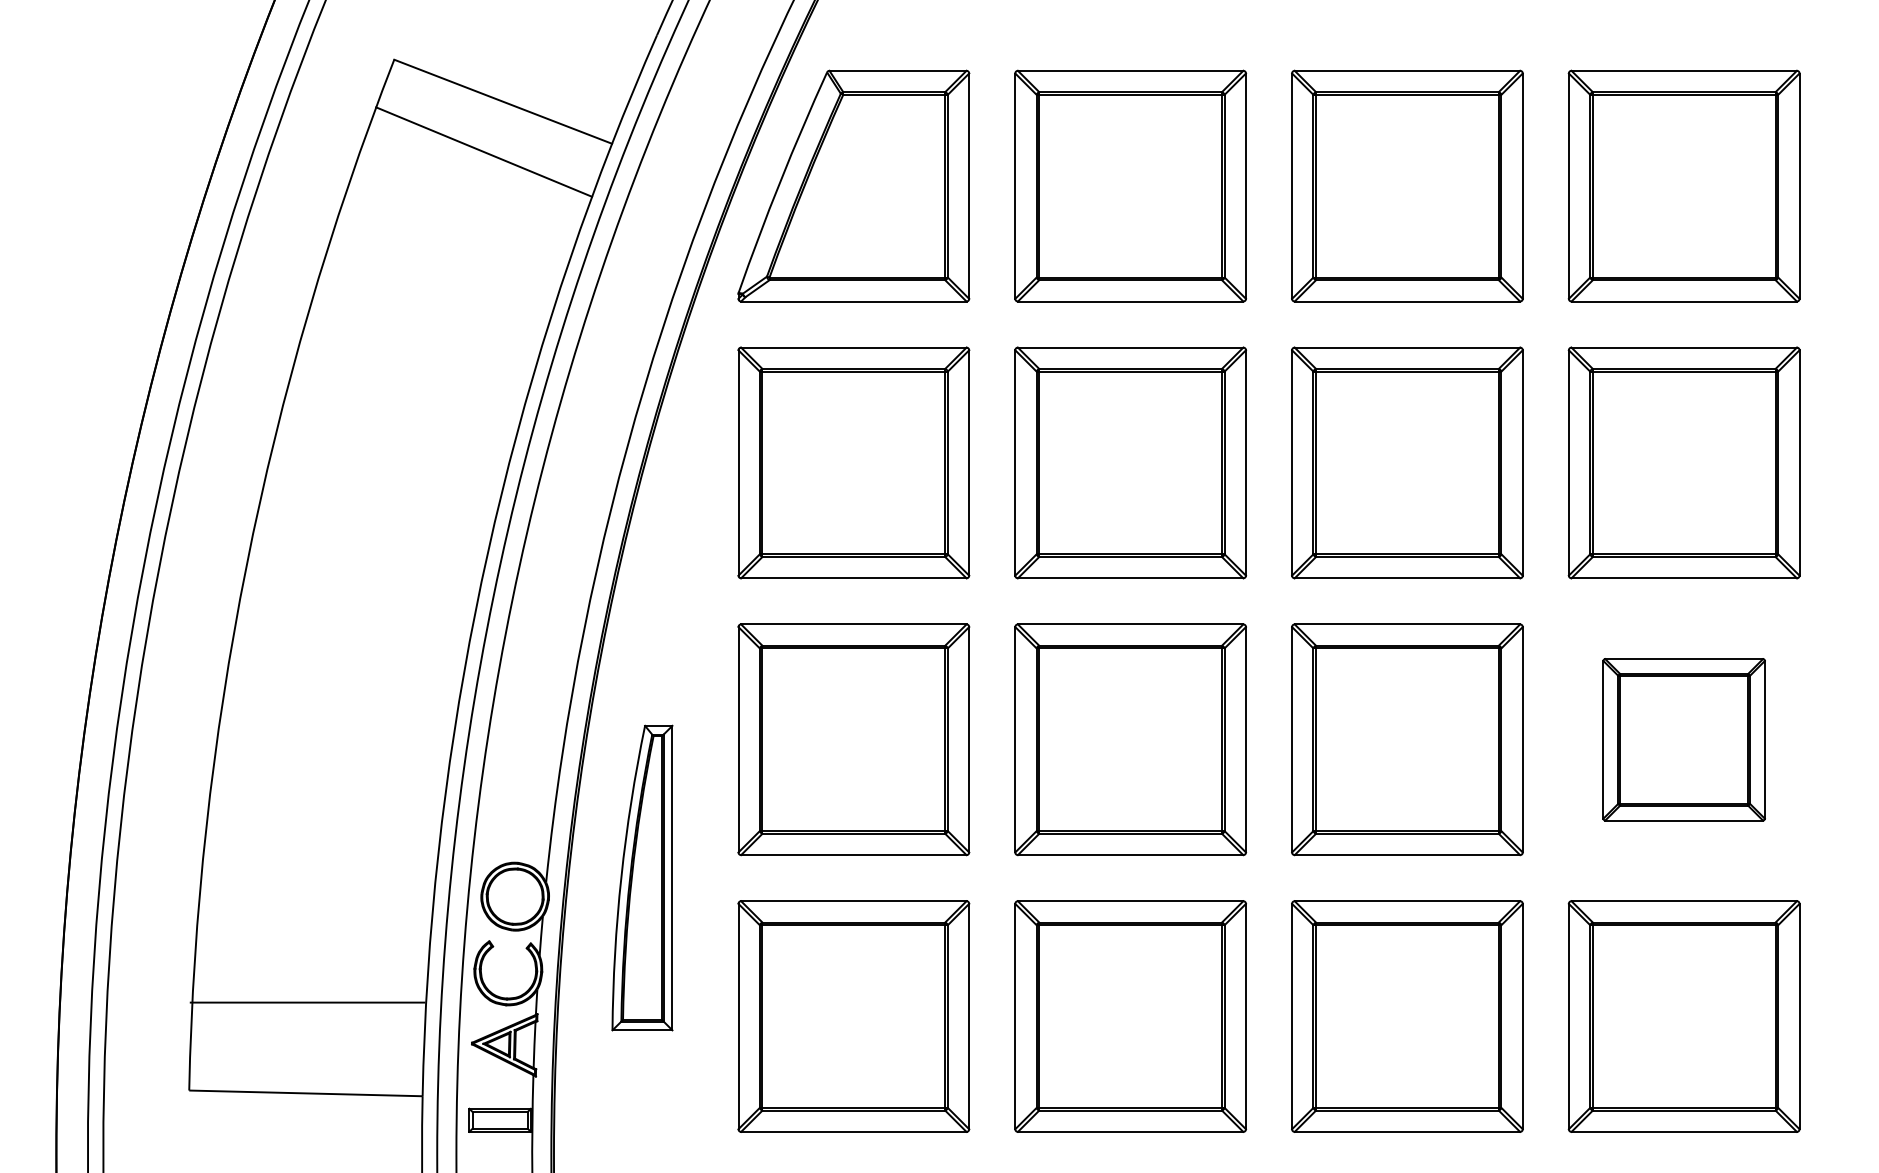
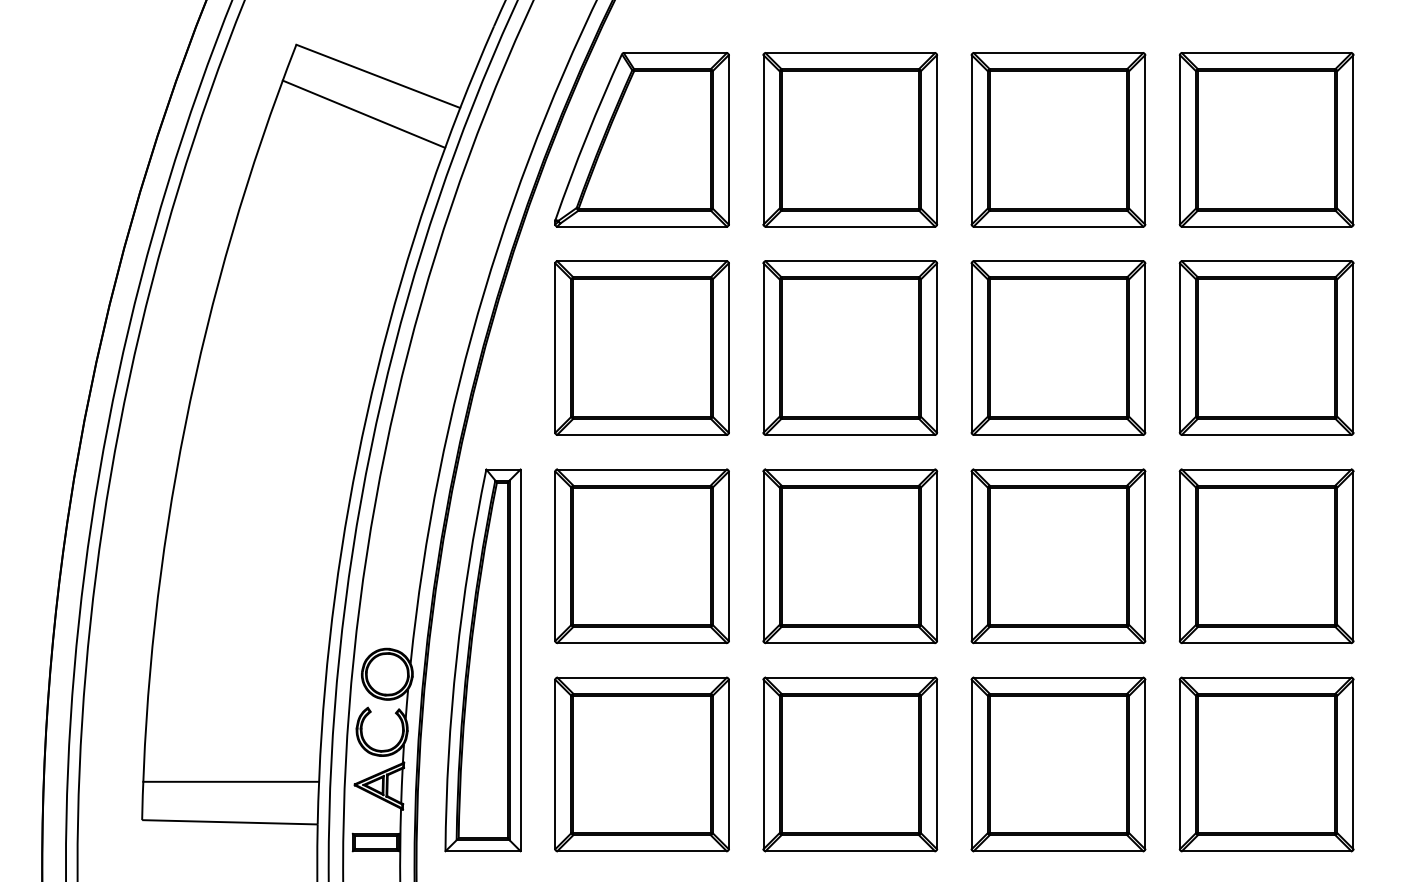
part: (1683, 739) -> (1266, 556), size x1.43
part: (642, 877) -> (483, 659), size x1.67
line: (307, 1002) -> (231, 781), moved

